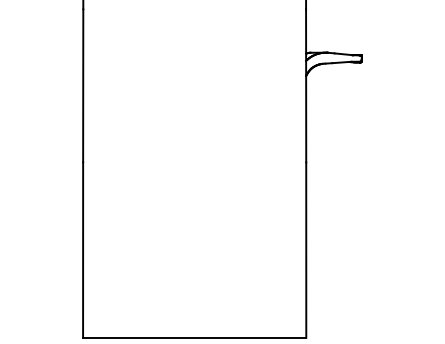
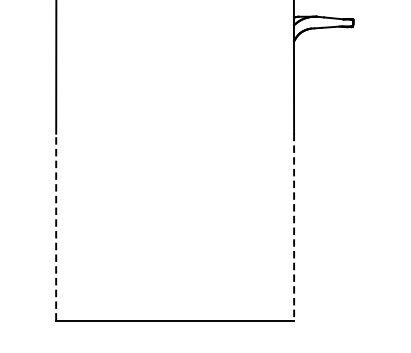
line: (83, 250) -> (56, 227), solid -> dashed
line: (306, 250) -> (294, 227), solid -> dashed

